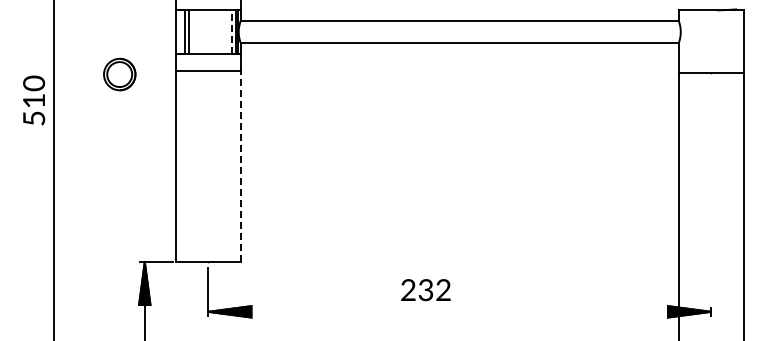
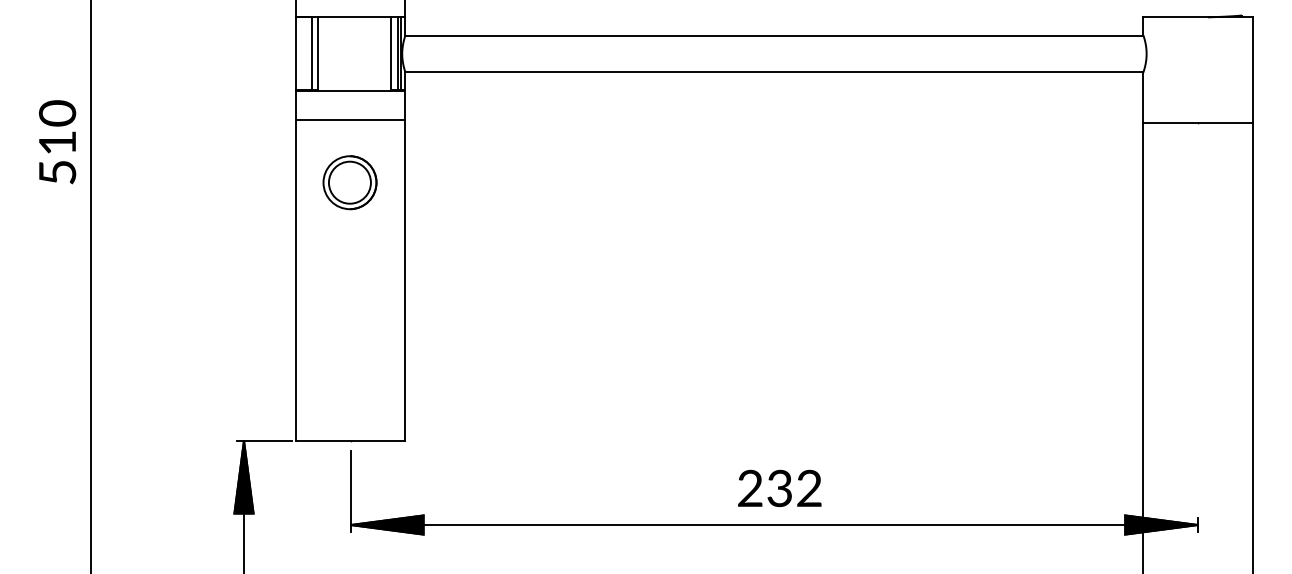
line: (231, 32) -> (390, 54), dashed -> solid
part: (119, 74) -> (349, 182), moved
text: (34, 100) -> (58, 142), moved
line: (240, 165) -> (405, 278), dashed -> solid
text: (425, 290) -> (779, 489), moved
line: (459, 311) -> (773, 524), added

